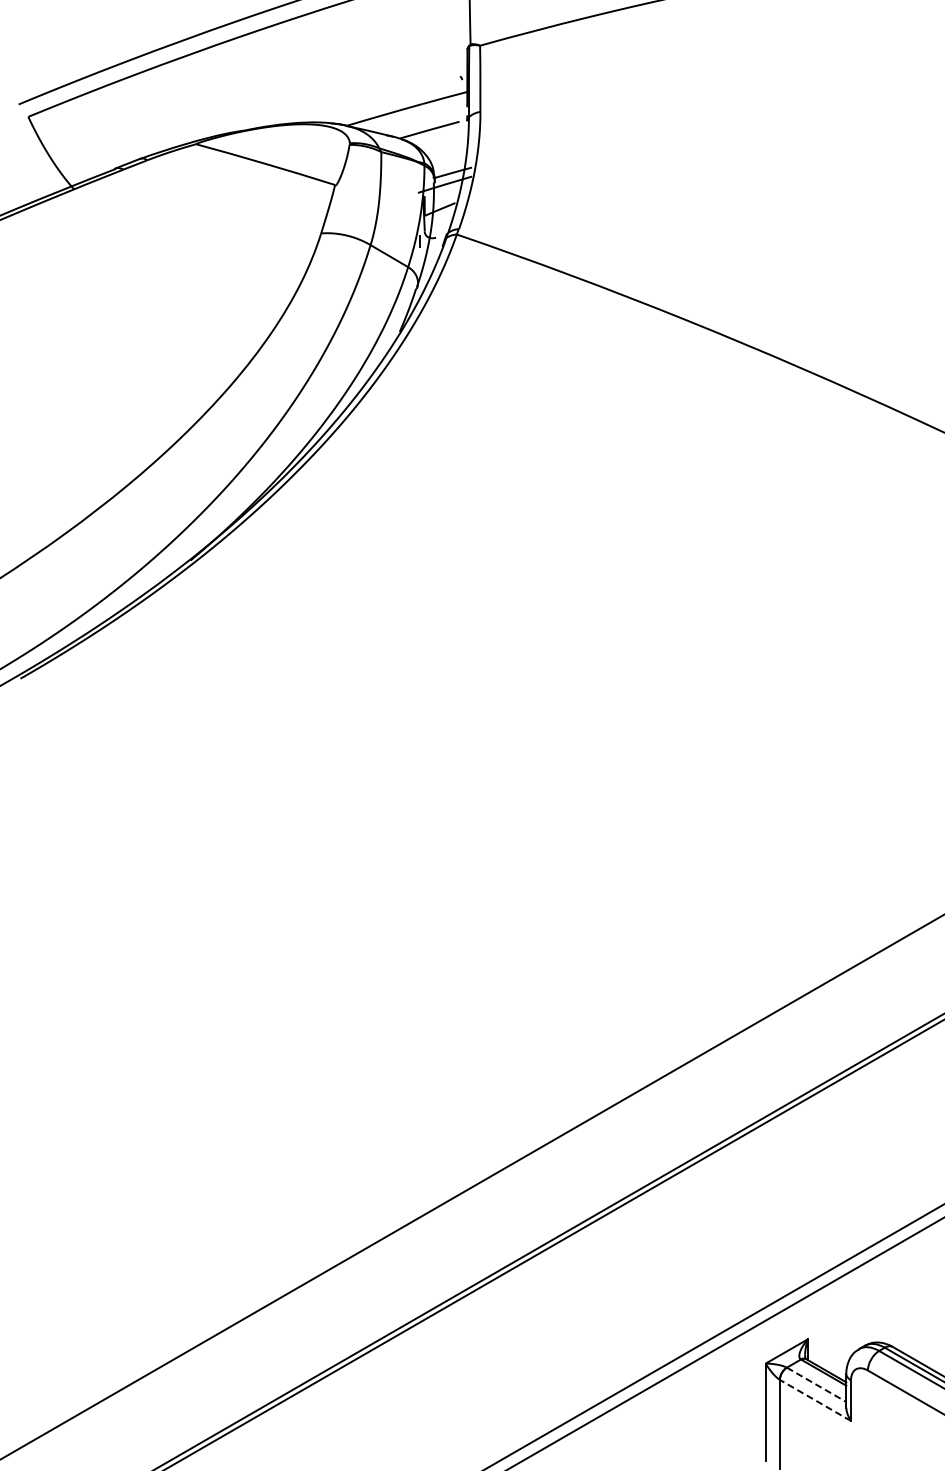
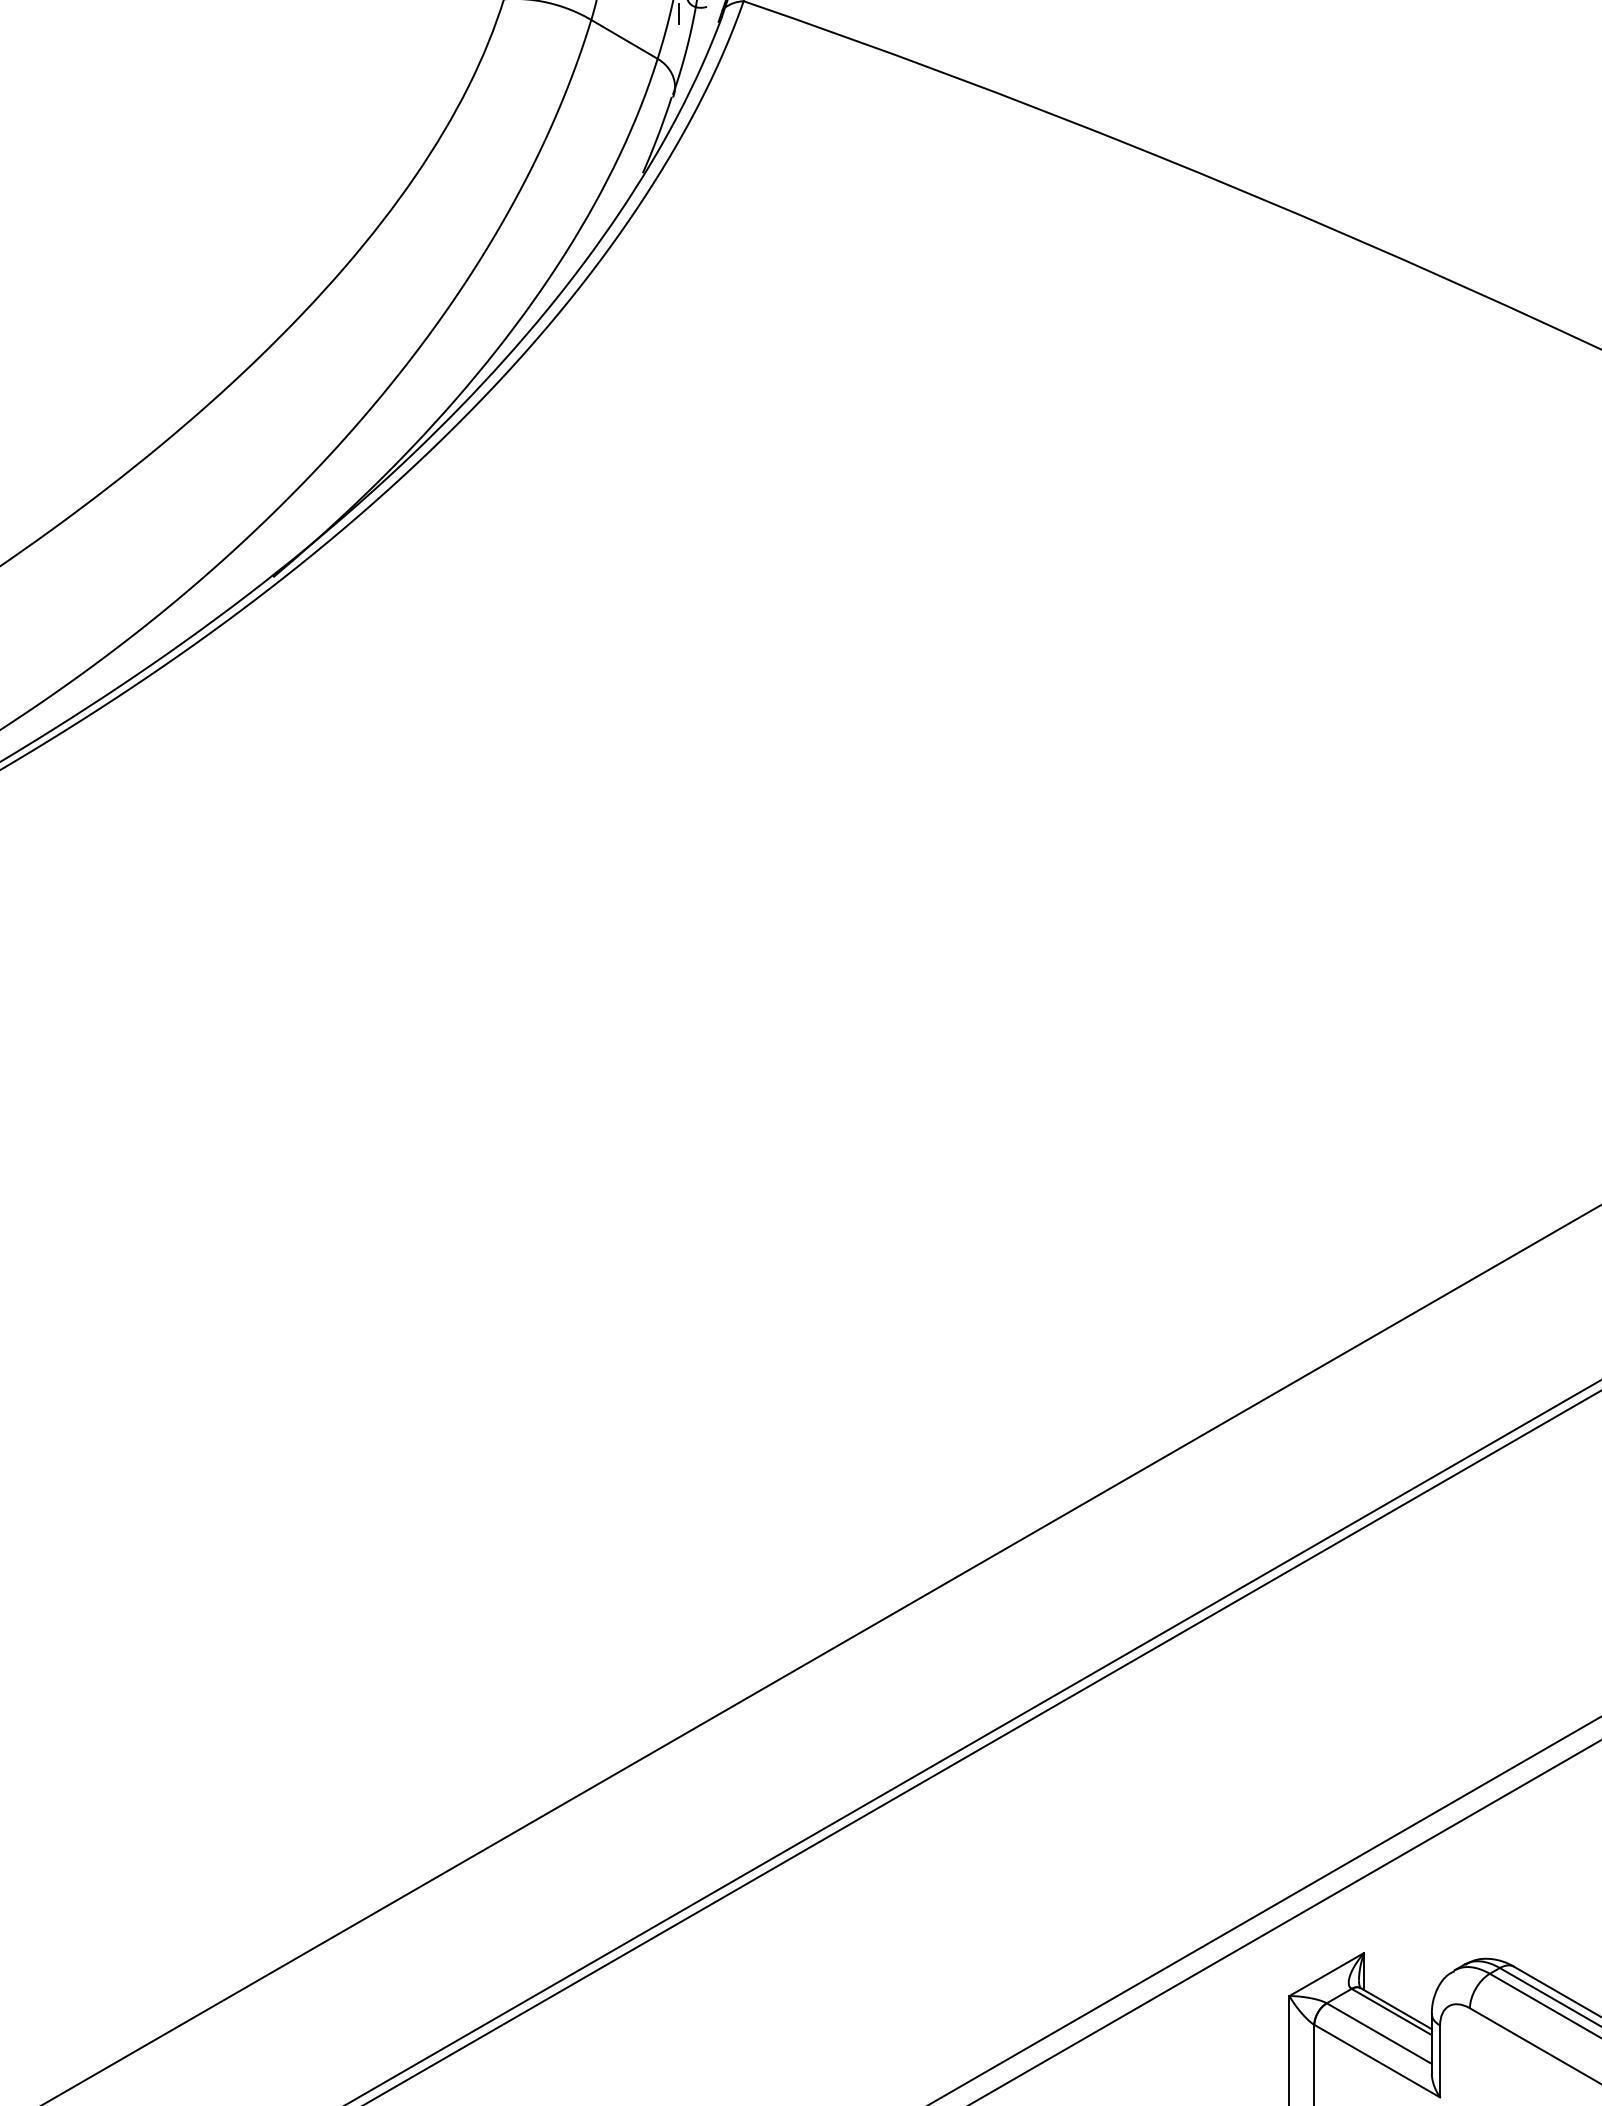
line: (817, 1385) -> (1380, 2034), dashed -> solid
line: (814, 1400) -> (1375, 2061), dashed -> solid

